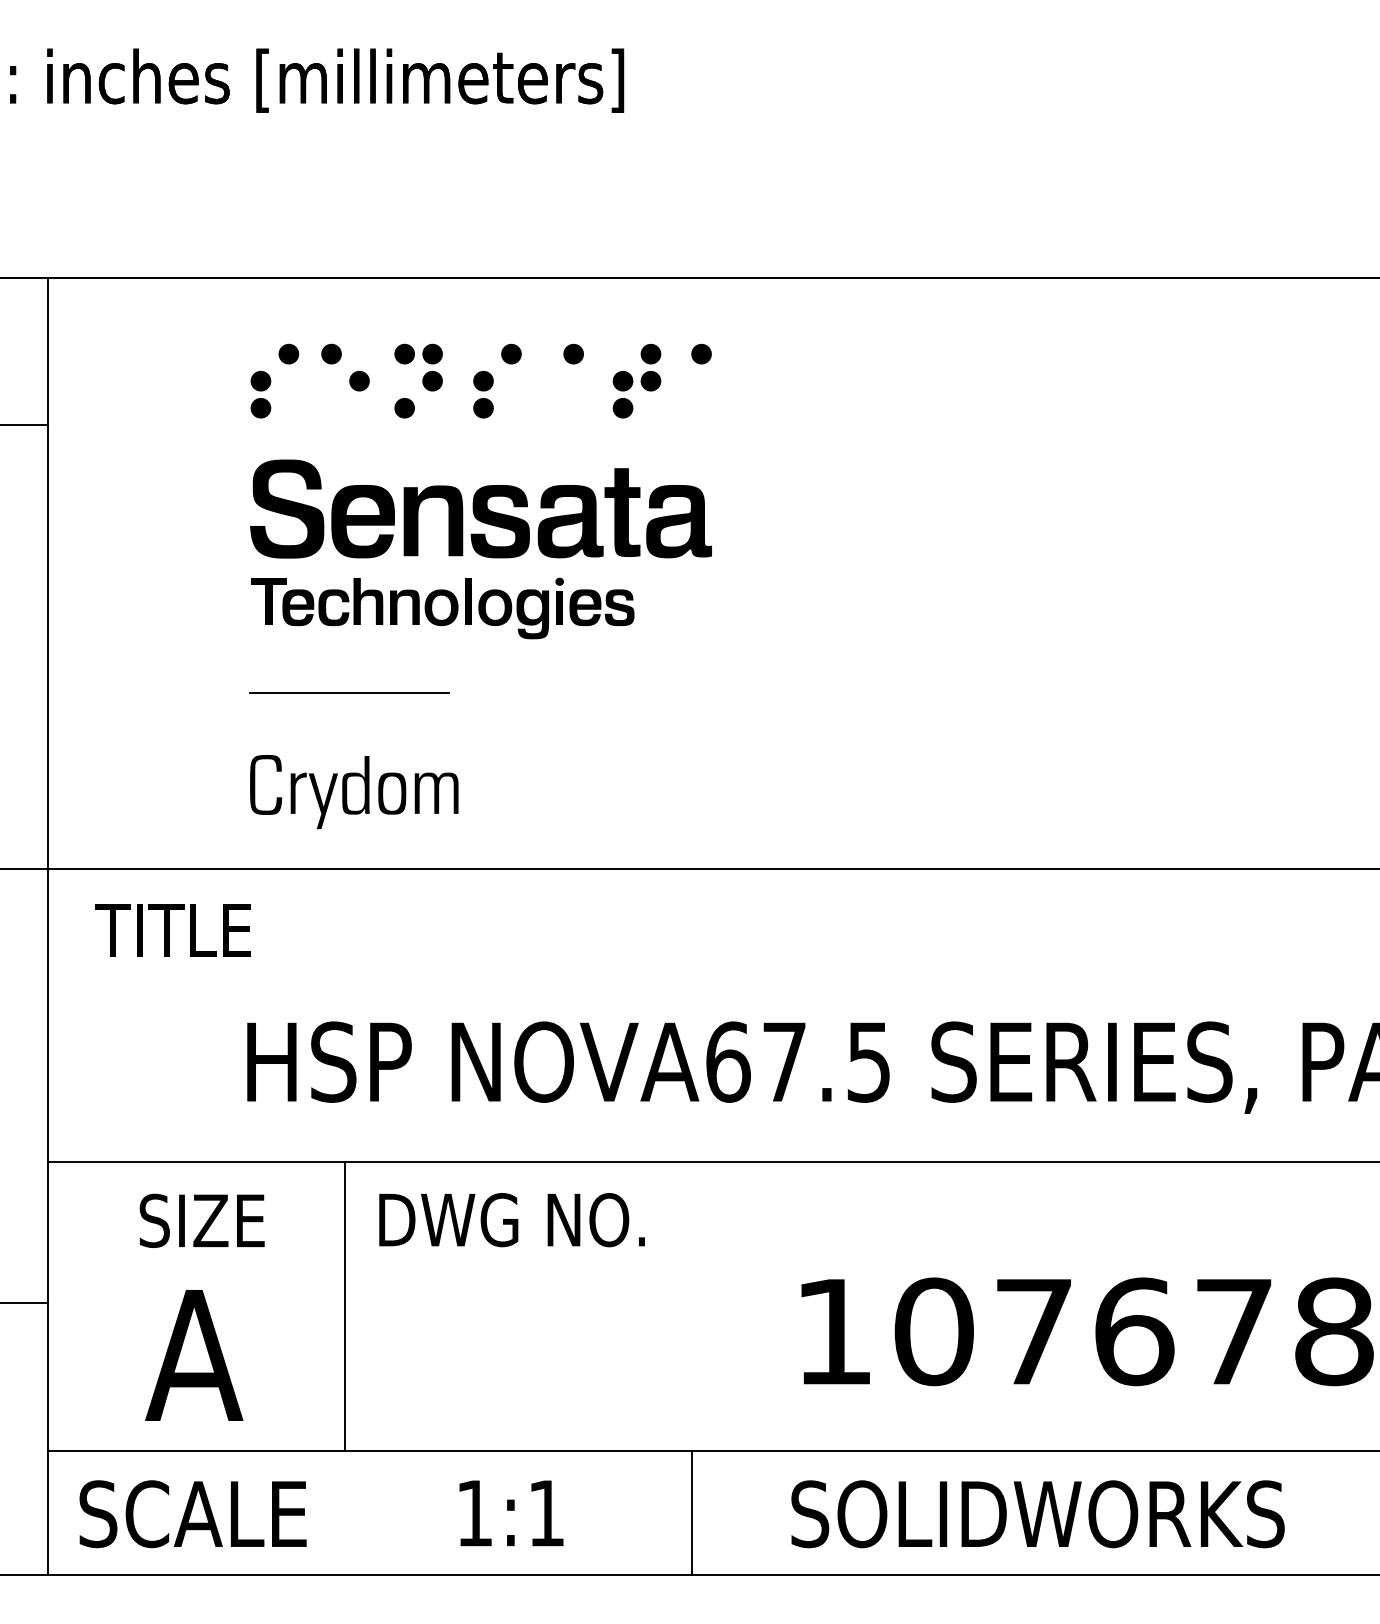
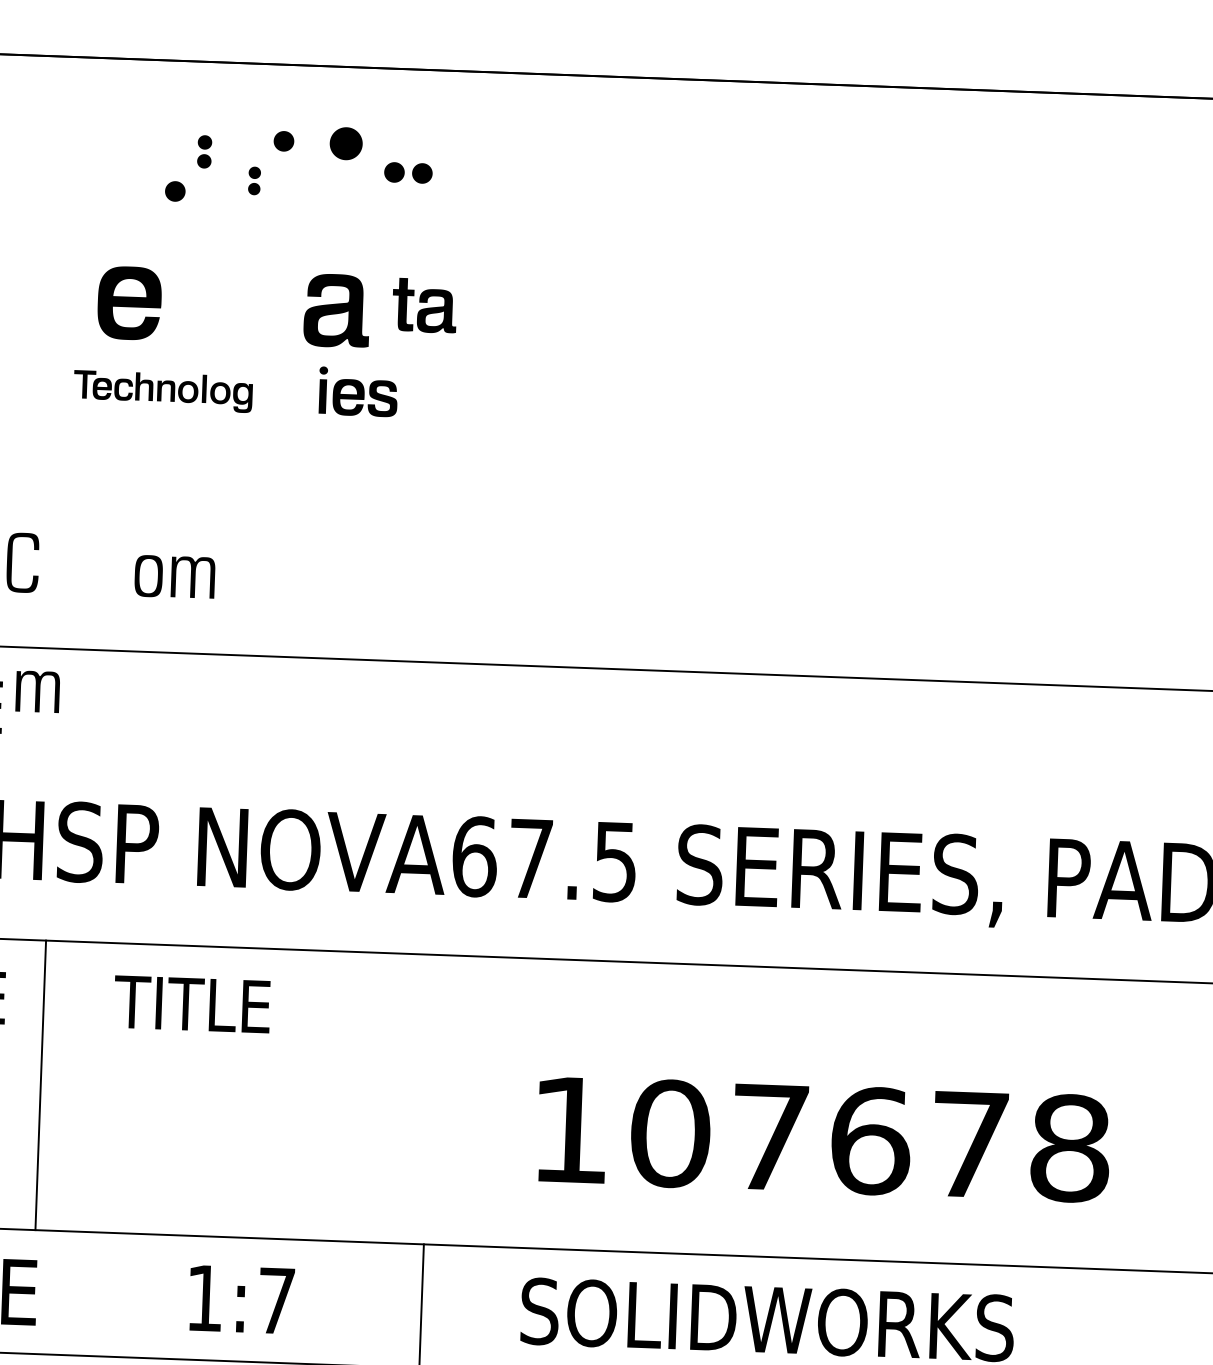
fill: (288, 353) -> (61, 132), removed
part: (331, 353) -> (104, 134), removed
fill: (404, 353) -> (177, 136), removed
part: (573, 353) -> (345, 142), size x1.6
fill: (650, 353) -> (422, 145), removed
fill: (701, 353) -> (473, 147), removed
part: (432, 367) -> (204, 151), size x0.7
fill: (260, 380) -> (32, 158), removed
fill: (359, 380) -> (131, 162), removed
part: (483, 394) -> (254, 180), size x0.6
fill: (260, 407) -> (31, 185), removed
fill: (622, 407) -> (392, 198), removed
fill: (287, 508) -> (54, 287), removed
part: (657, 513) -> (424, 305), size x0.6
part: (466, 521) -> (232, 306), removed
part: (399, 608) -> (162, 391), size x0.6
line: (349, 692) -> (109, 473), removed
part: (329, 792) -> (86, 572), removed
part: (285, 912) -> (37, 690), added
text: (508, 1220) -> (249, 1006), DWG NO. -> TITLE
line: (344, 1306) -> (40, 1085), moved
text: (546, 1513) -> (276, 1301), 1:1 -> 1:7

